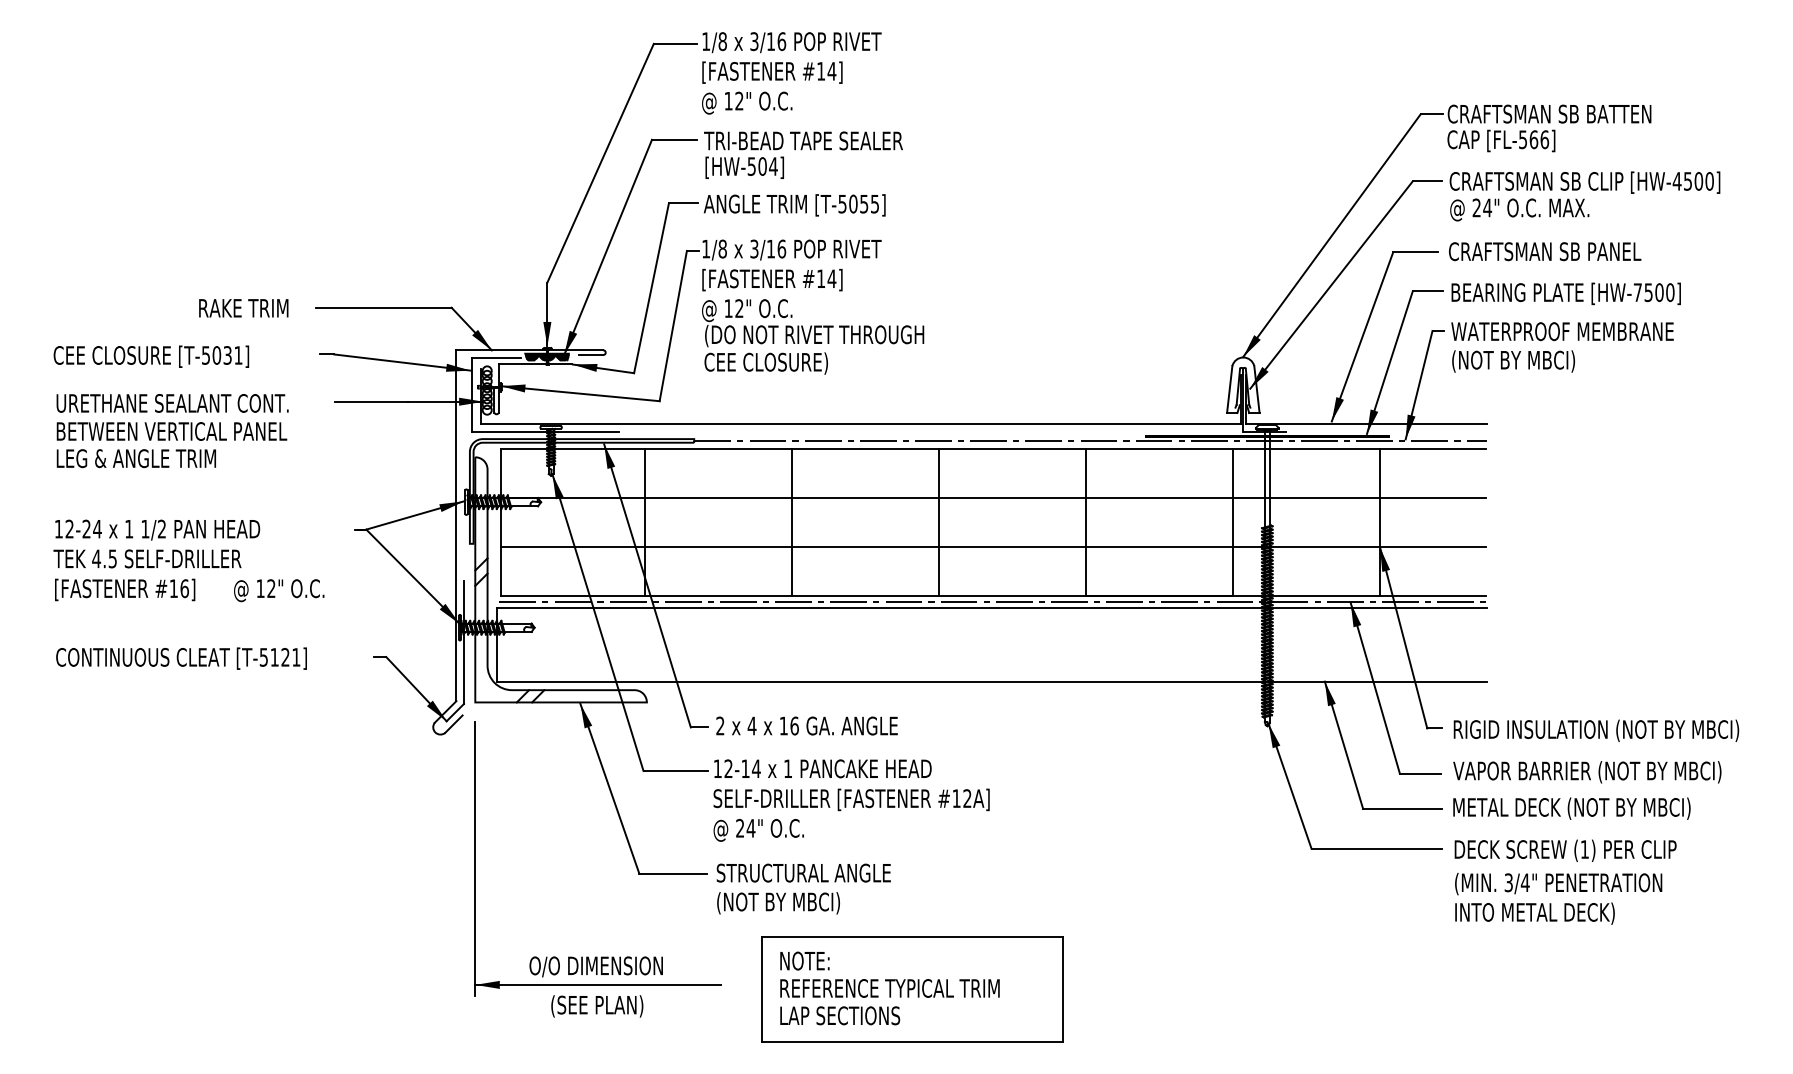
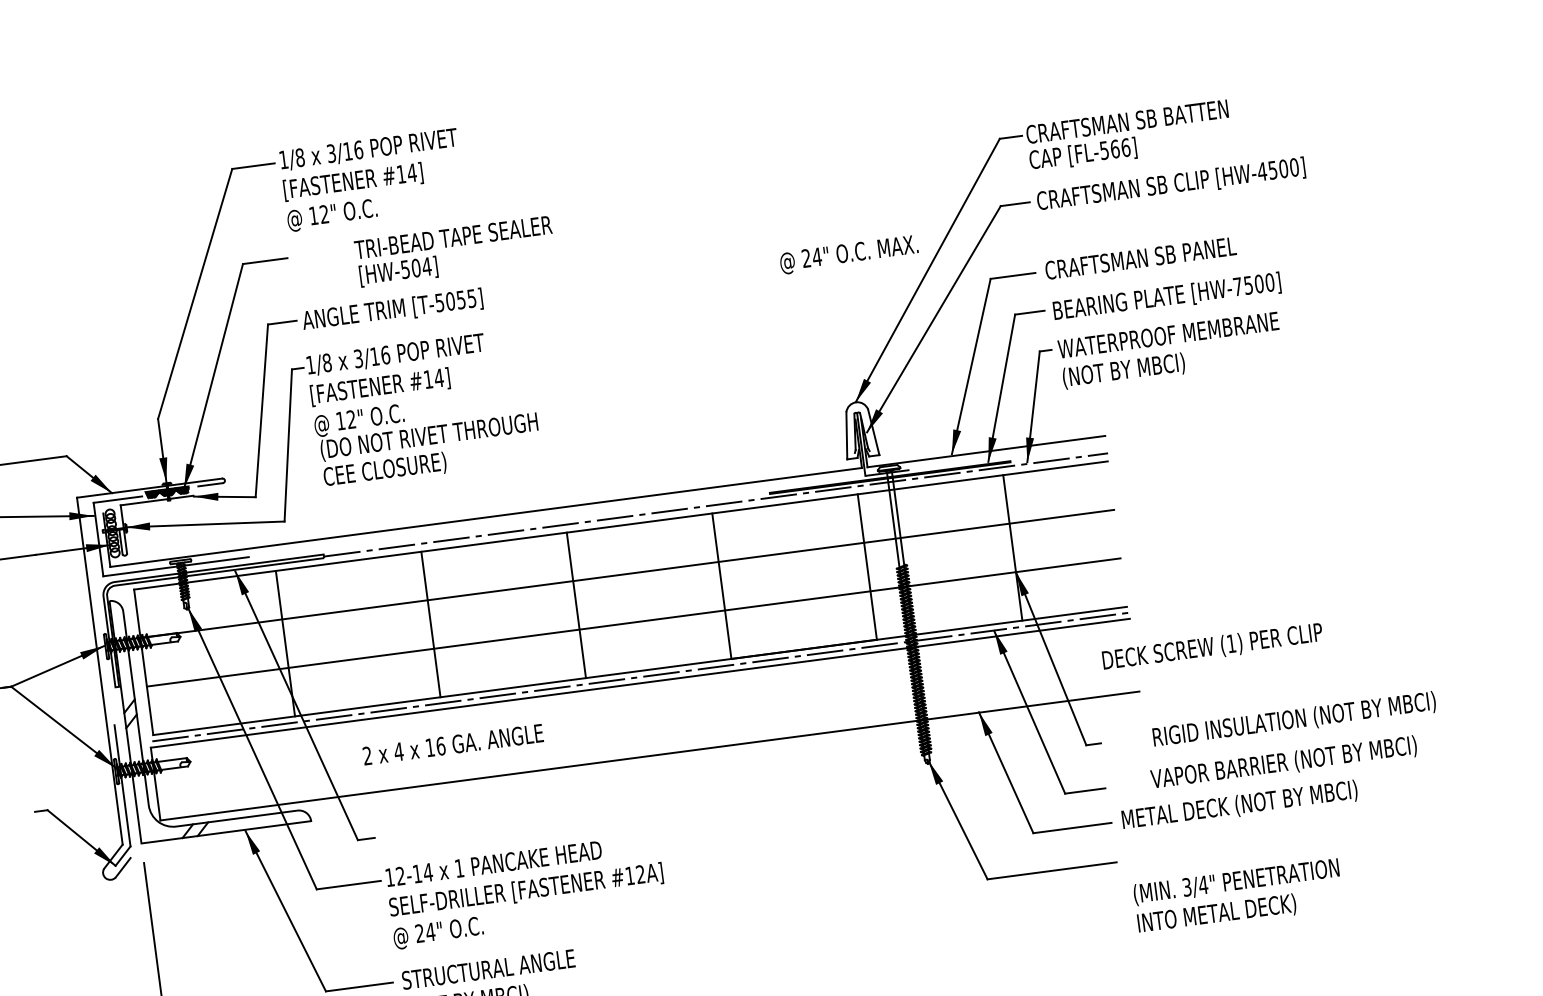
text: (803, 154) -> (455, 250), moved
text: (1519, 209) -> (848, 254), moved
text: (806, 725) -> (452, 744), moved
text: (1596, 730) -> (1294, 719), moved
text: (1587, 772) -> (1284, 763), moved
text: (1565, 850) -> (1212, 647), moved

